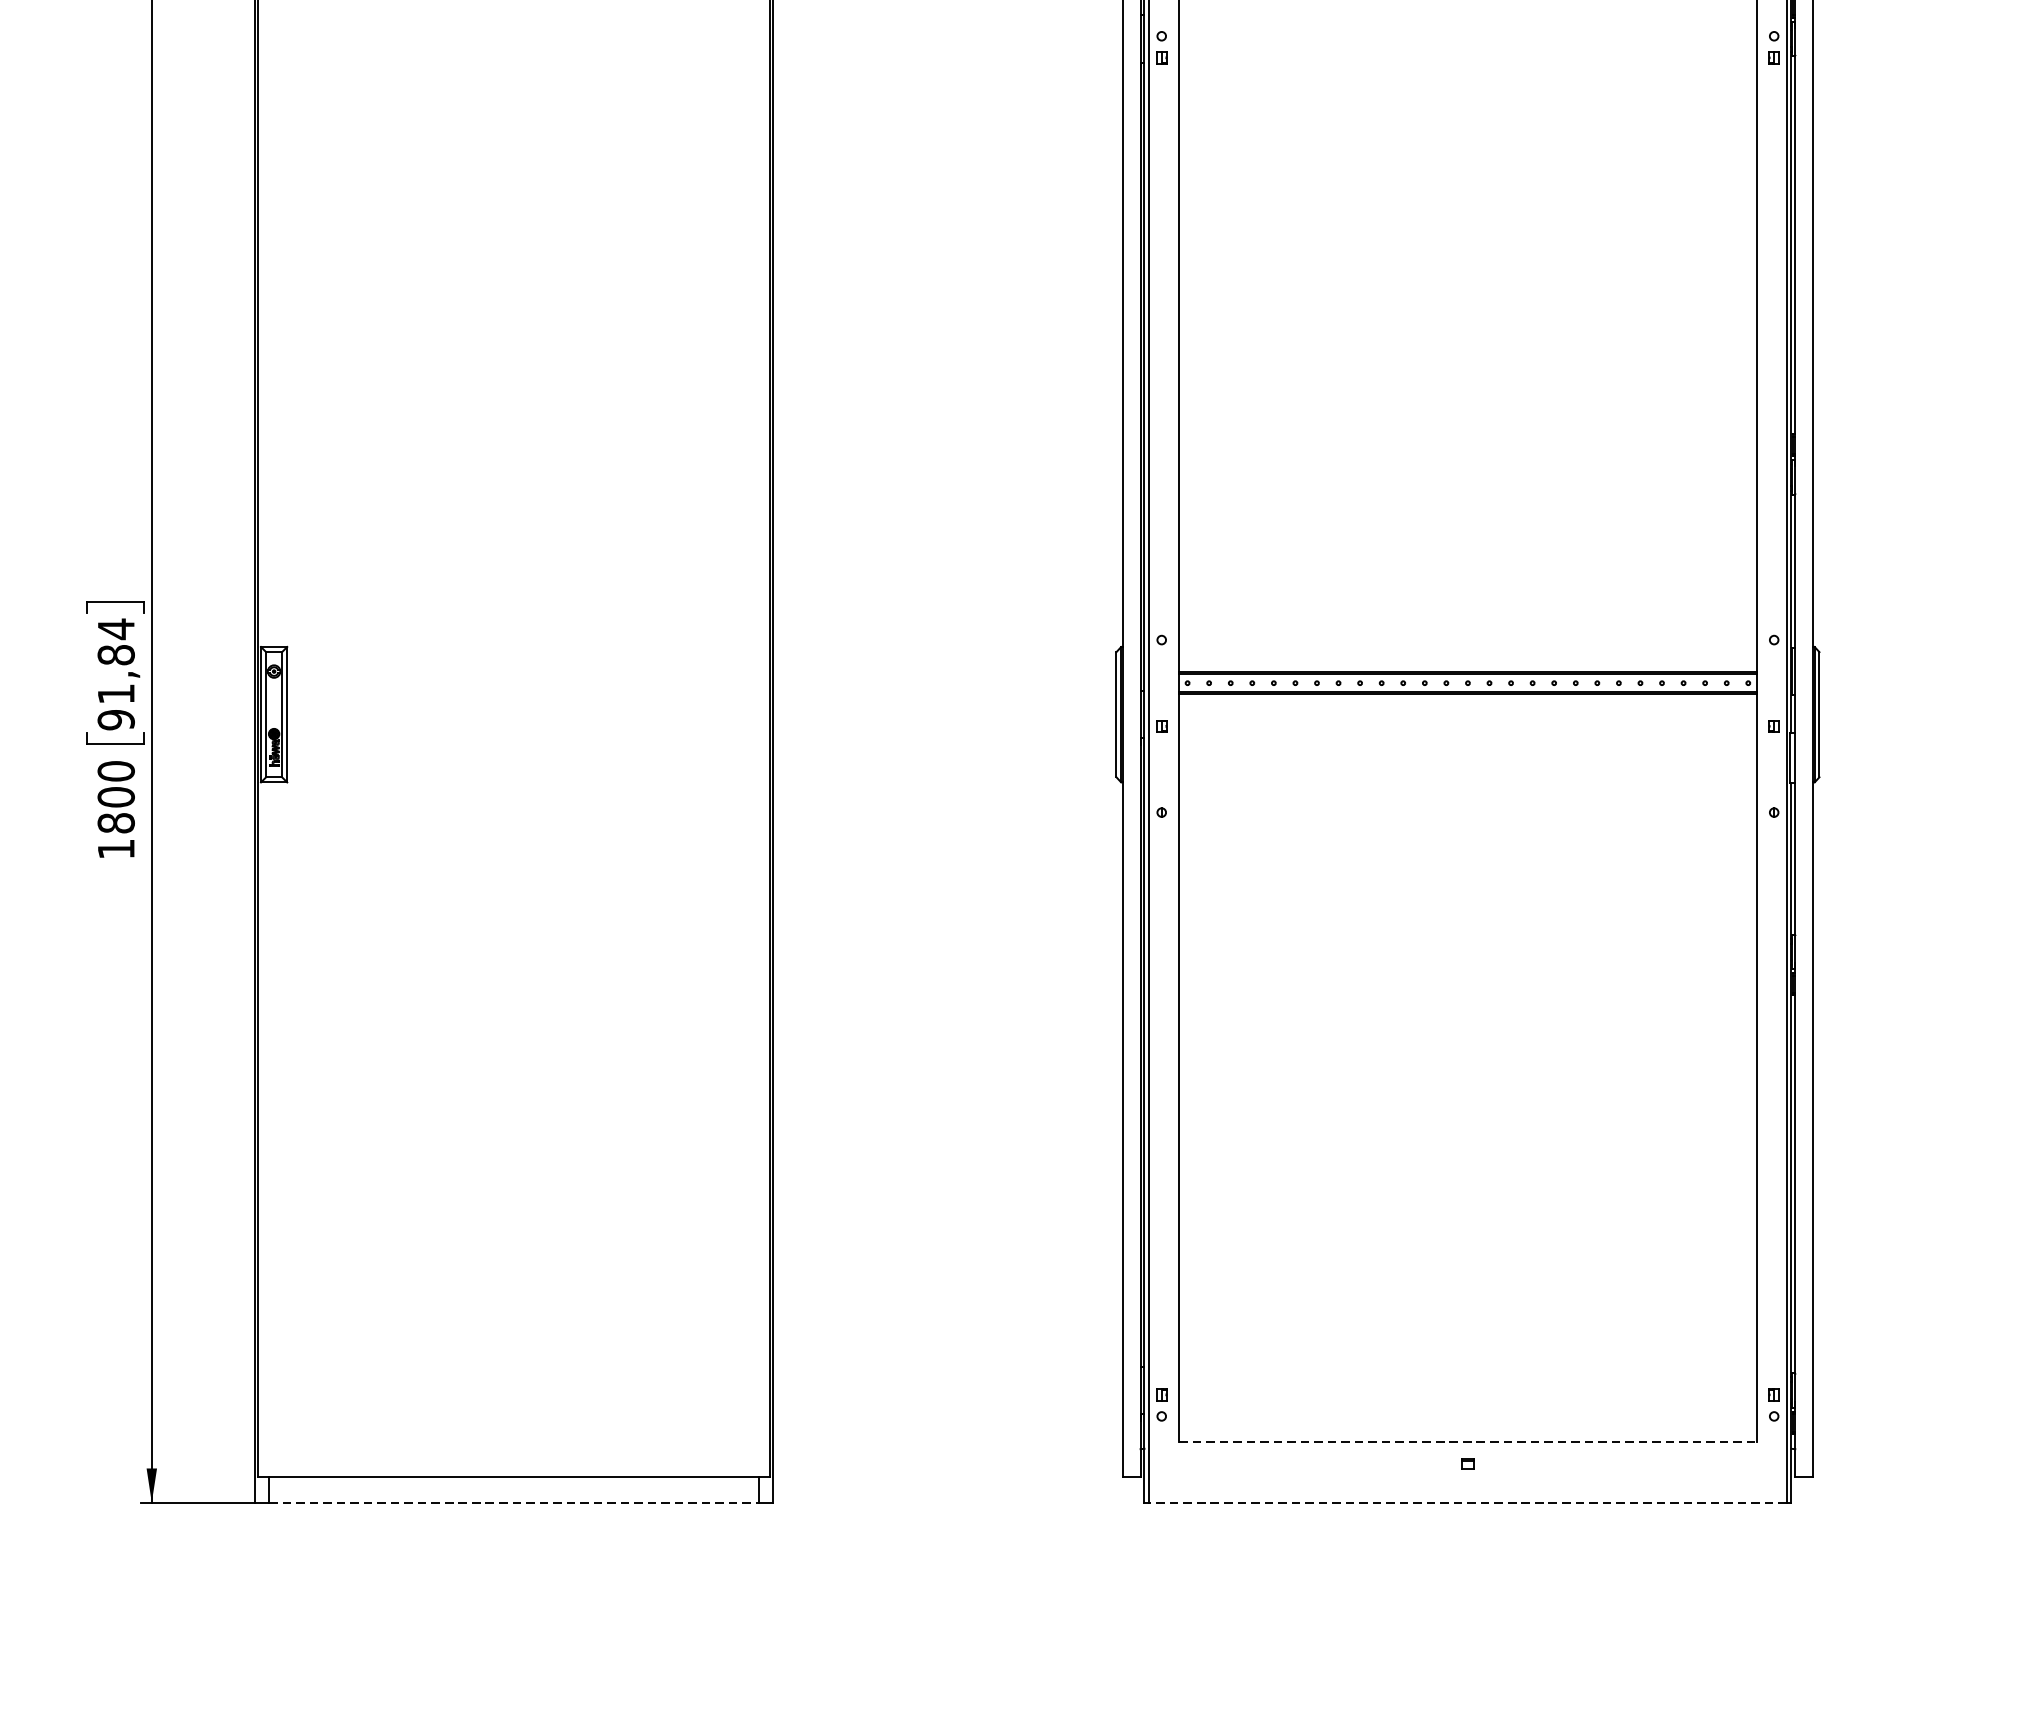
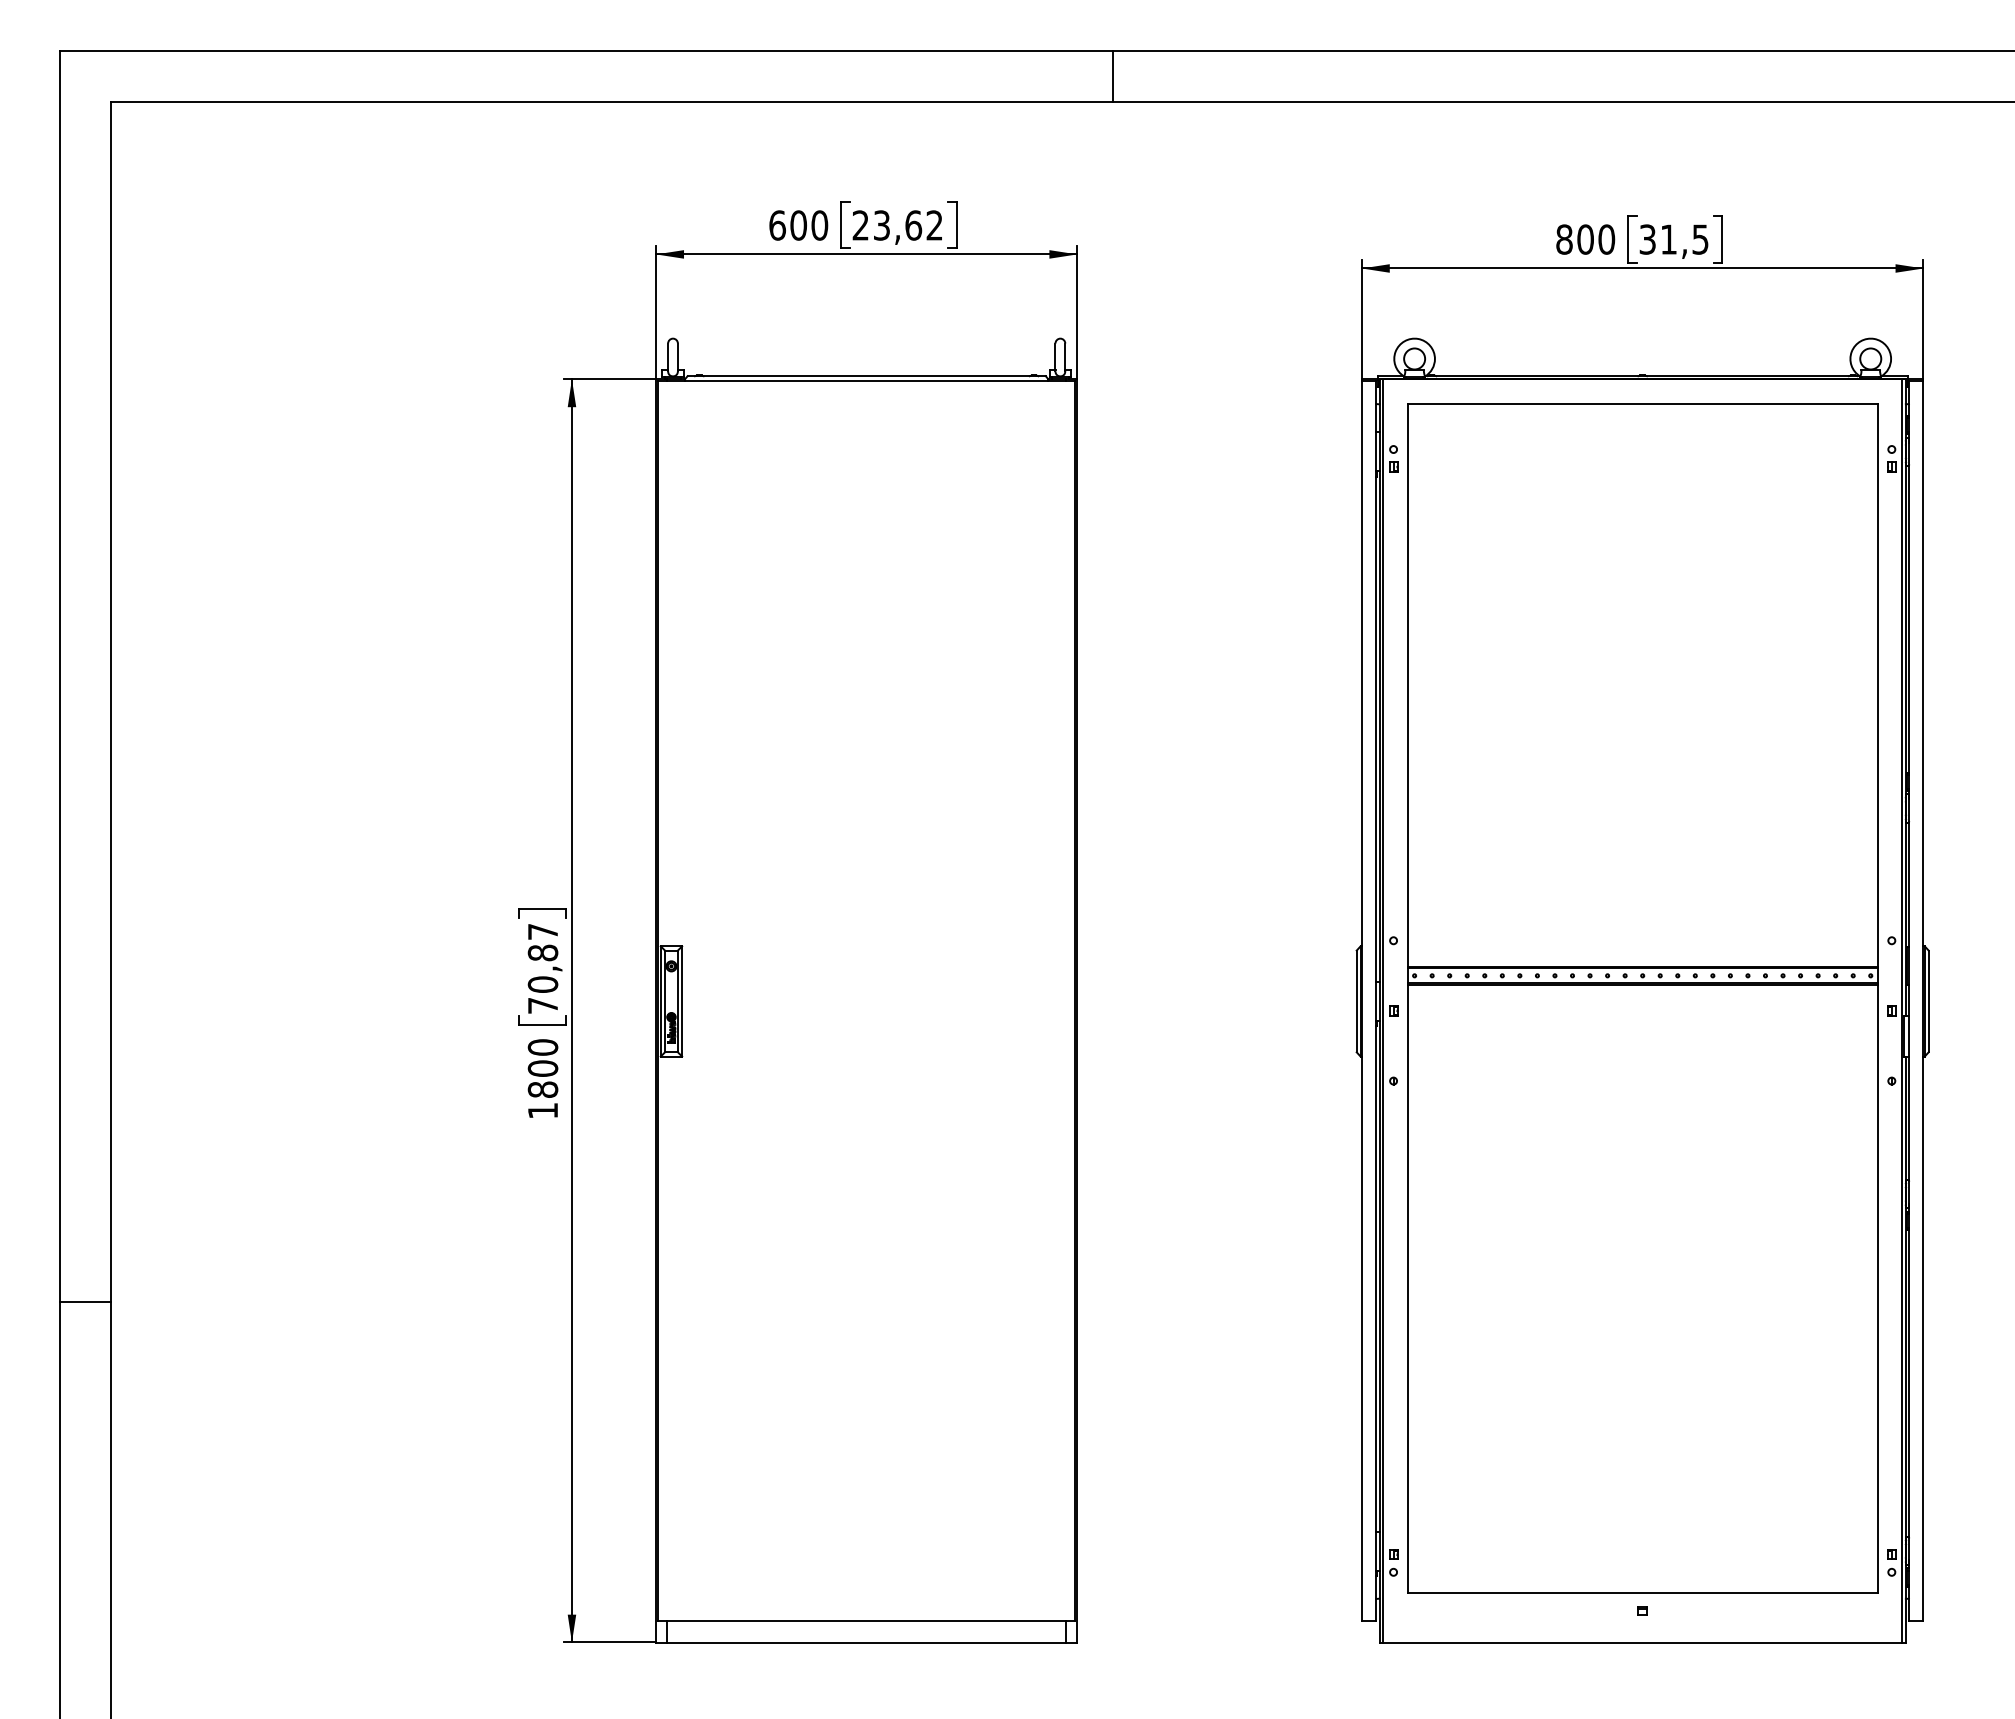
text: (115, 674) -> (542, 968), 91,84 -> 70,87
line: (1468, 1442) -> (1643, 1593), dashed -> solid
line: (515, 1502) -> (867, 1642), dashed -> solid
line: (1467, 1502) -> (1642, 1642), dashed -> solid

